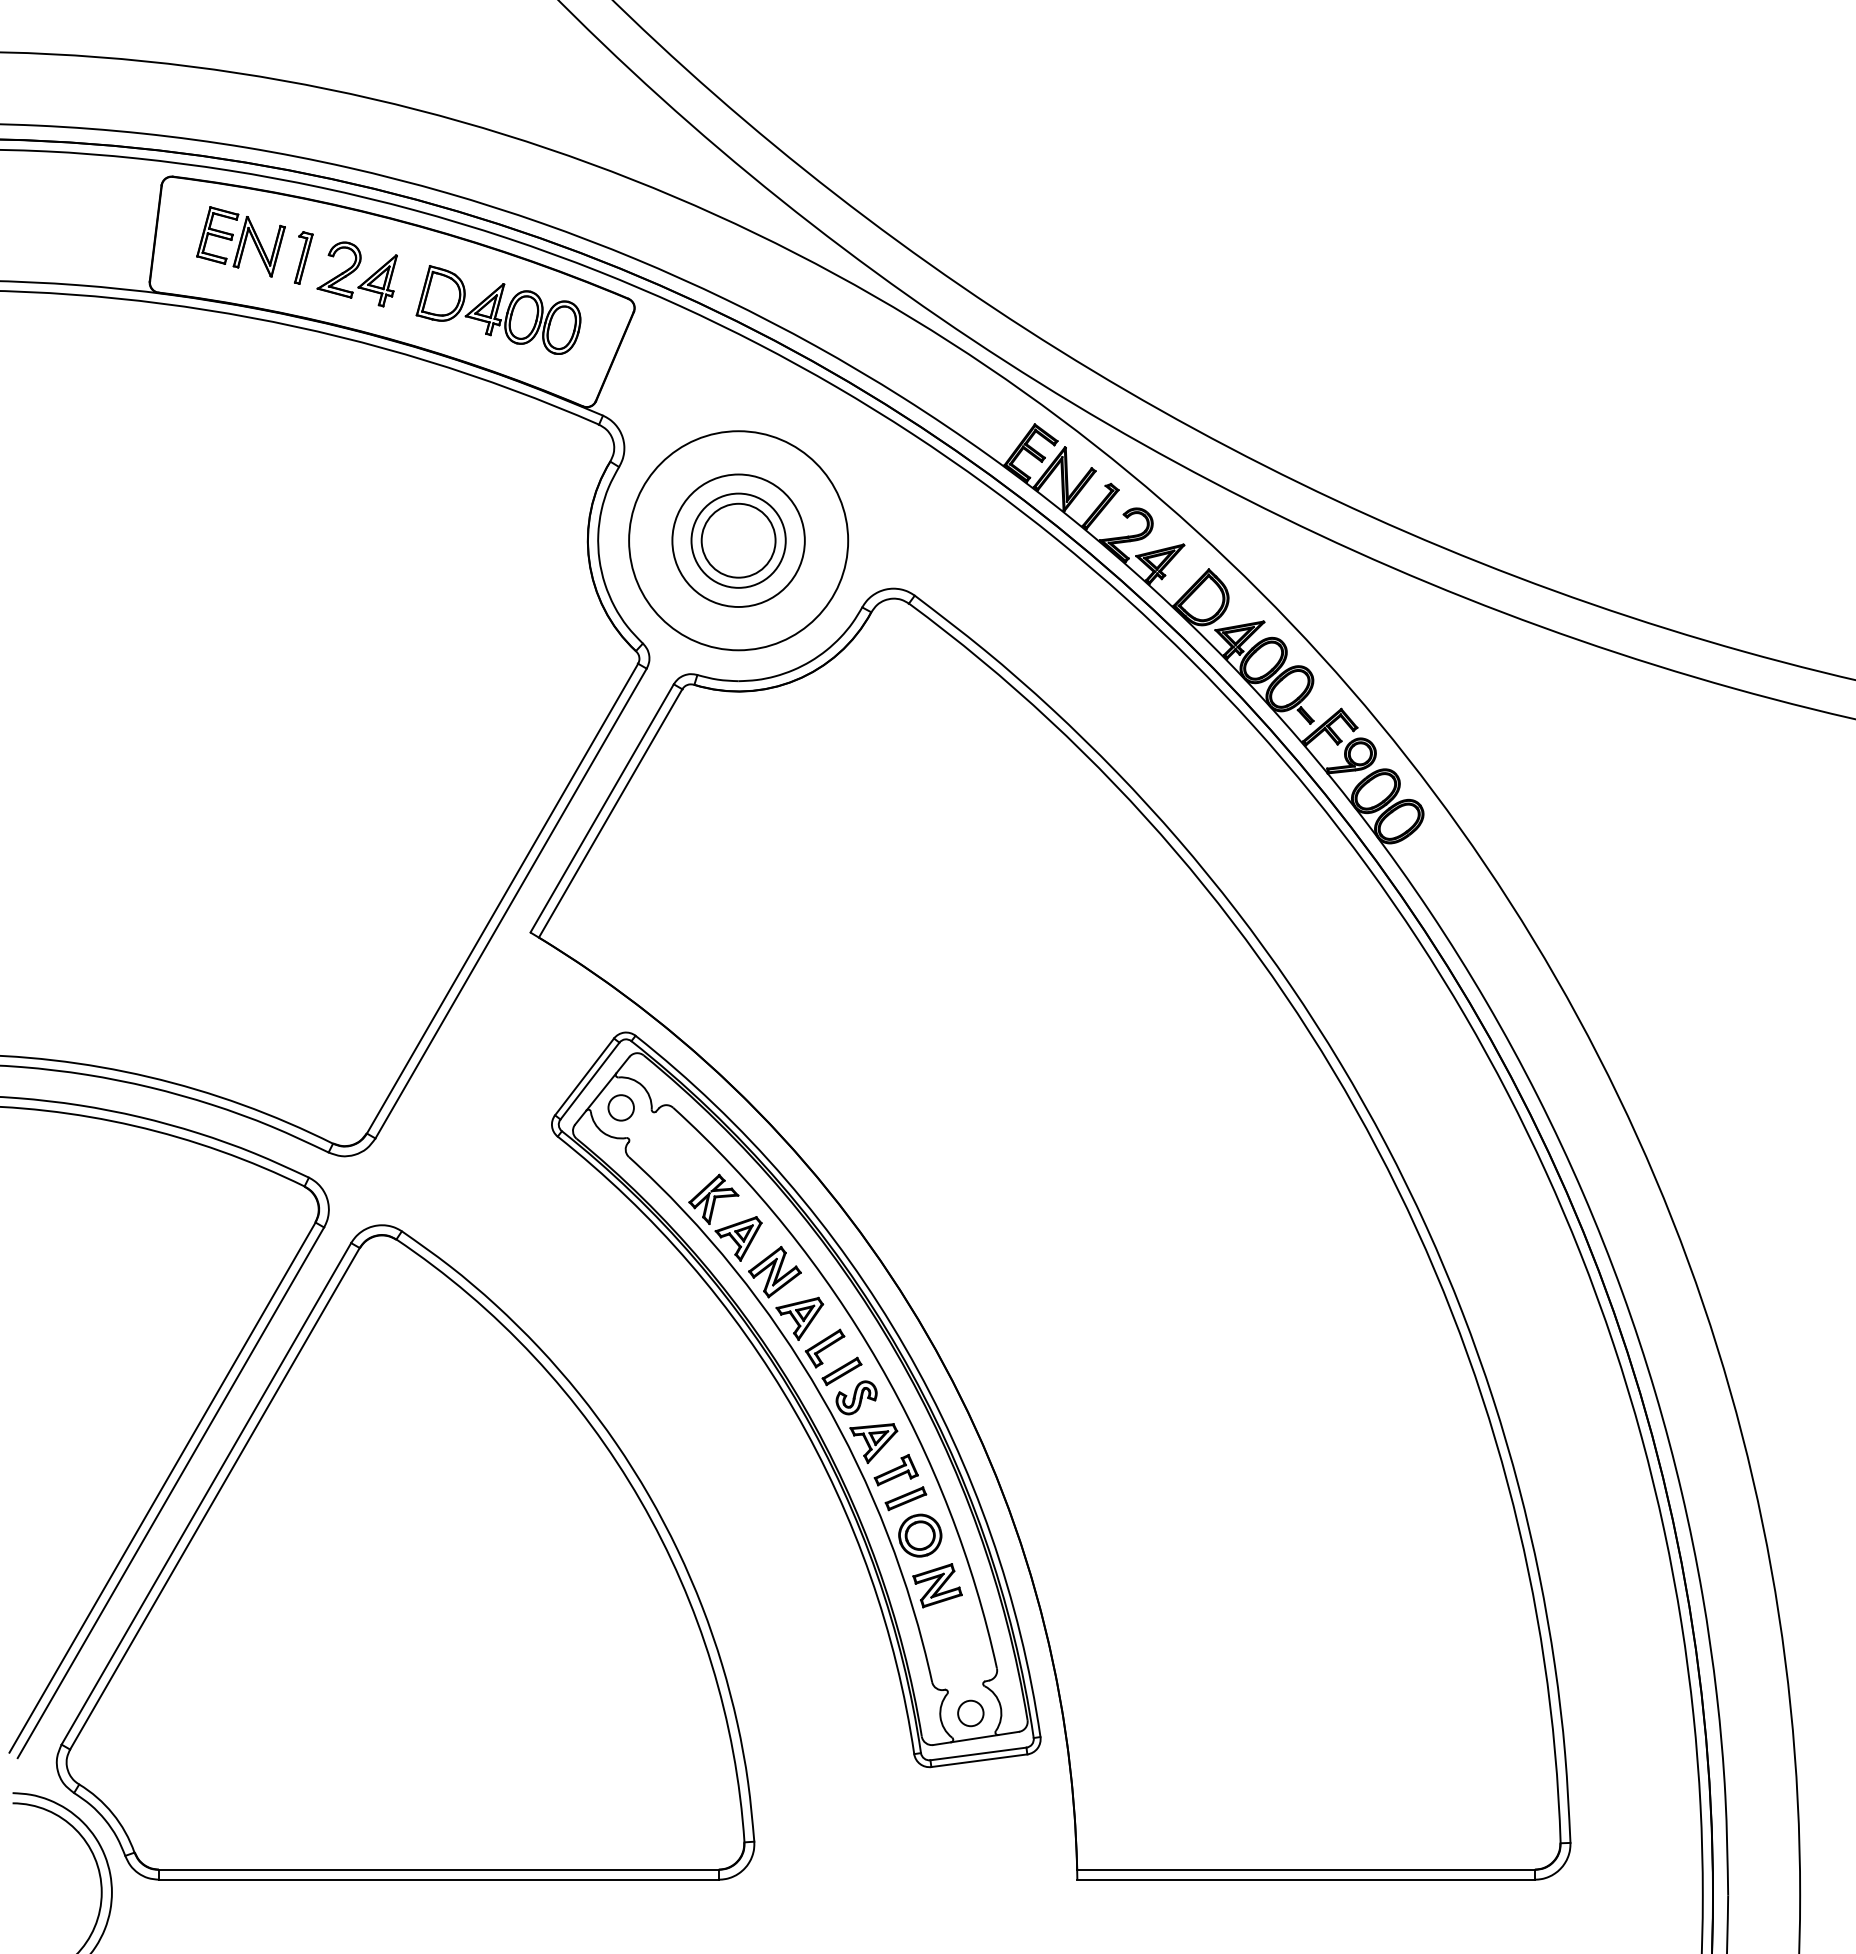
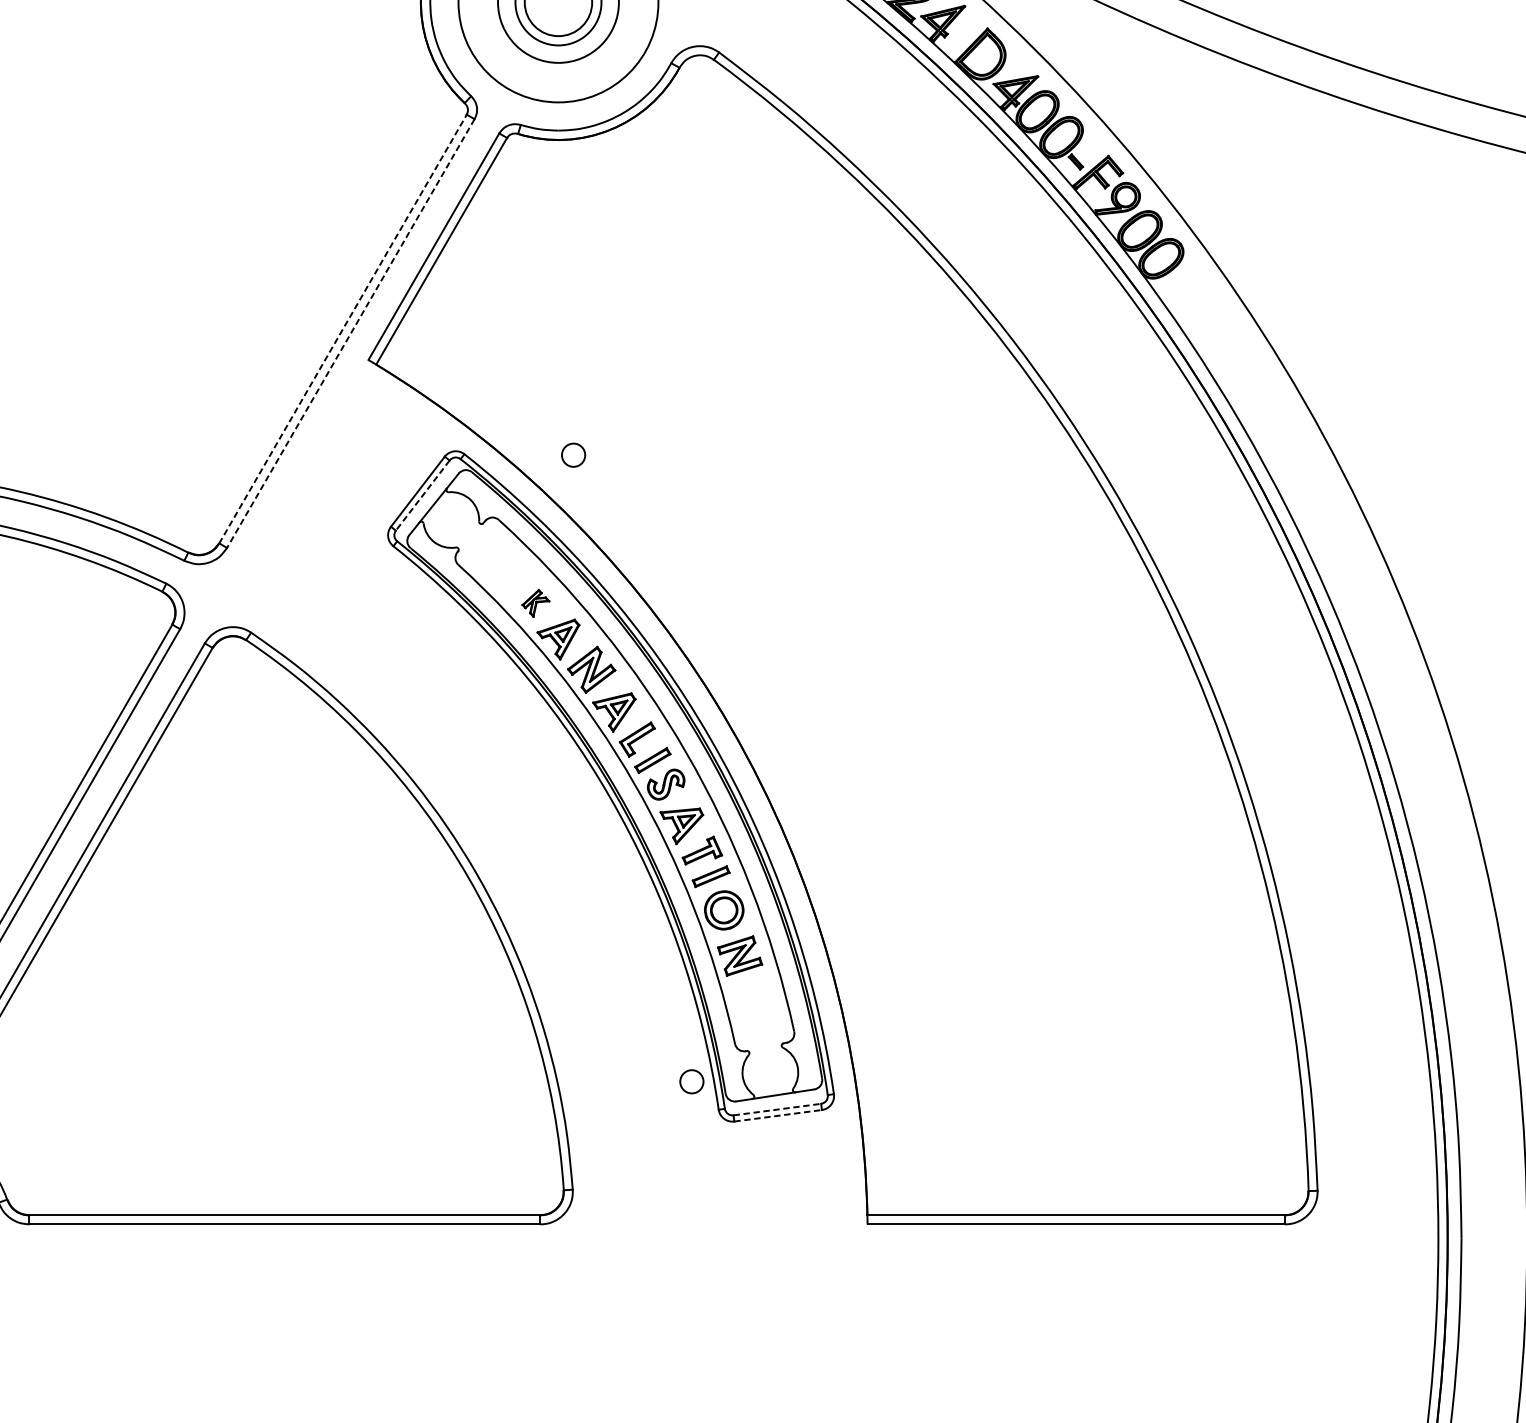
line: (502, 898) -> (342, 328), solid -> dashed
line: (510, 904) -> (350, 334), solid -> dashed
line: (589, 1081) -> (422, 495), solid -> dashed
circle: (620, 1107) -> (572, 454), moved
part: (713, 1198) -> (535, 602), size x0.6
circle: (970, 1713) -> (691, 1081), moved
line: (978, 1753) -> (777, 1109), solid -> dashed
line: (979, 1760) -> (778, 1115), solid -> dashed

